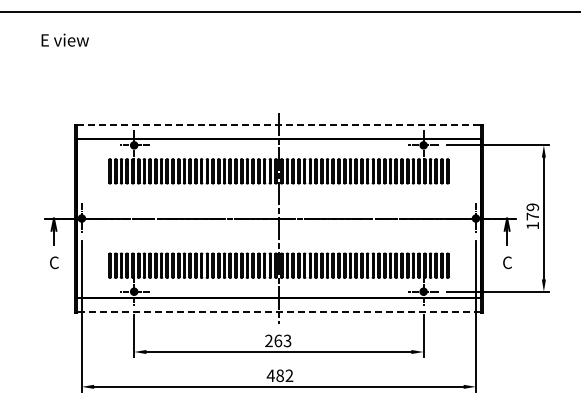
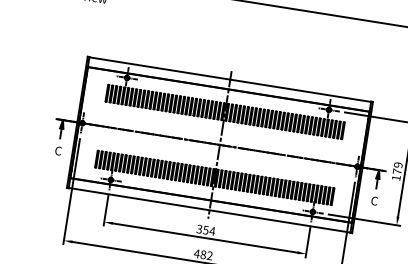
line: (278, 124) -> (230, 79), dashed -> solid
line: (278, 312) -> (209, 210), dashed -> solid
text: (278, 340) -> (206, 229), 263 -> 354

